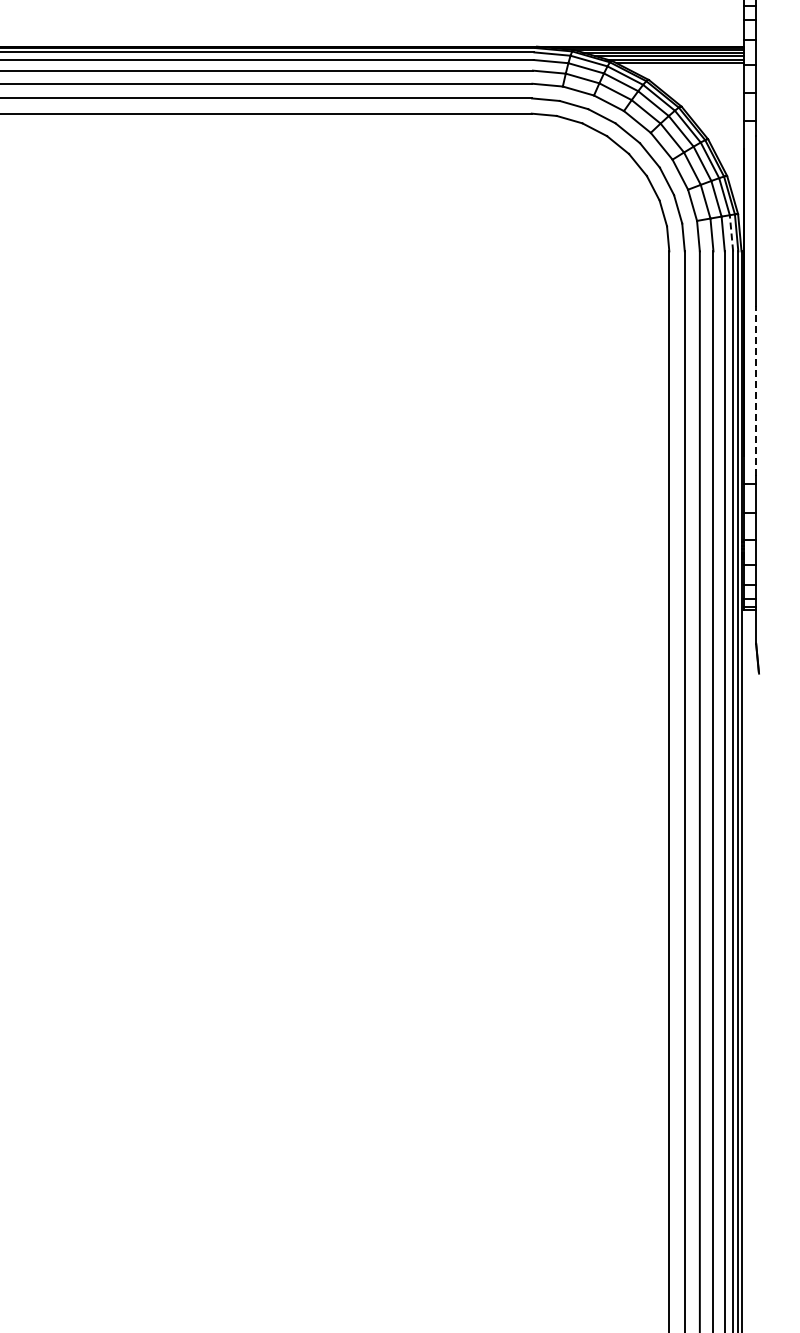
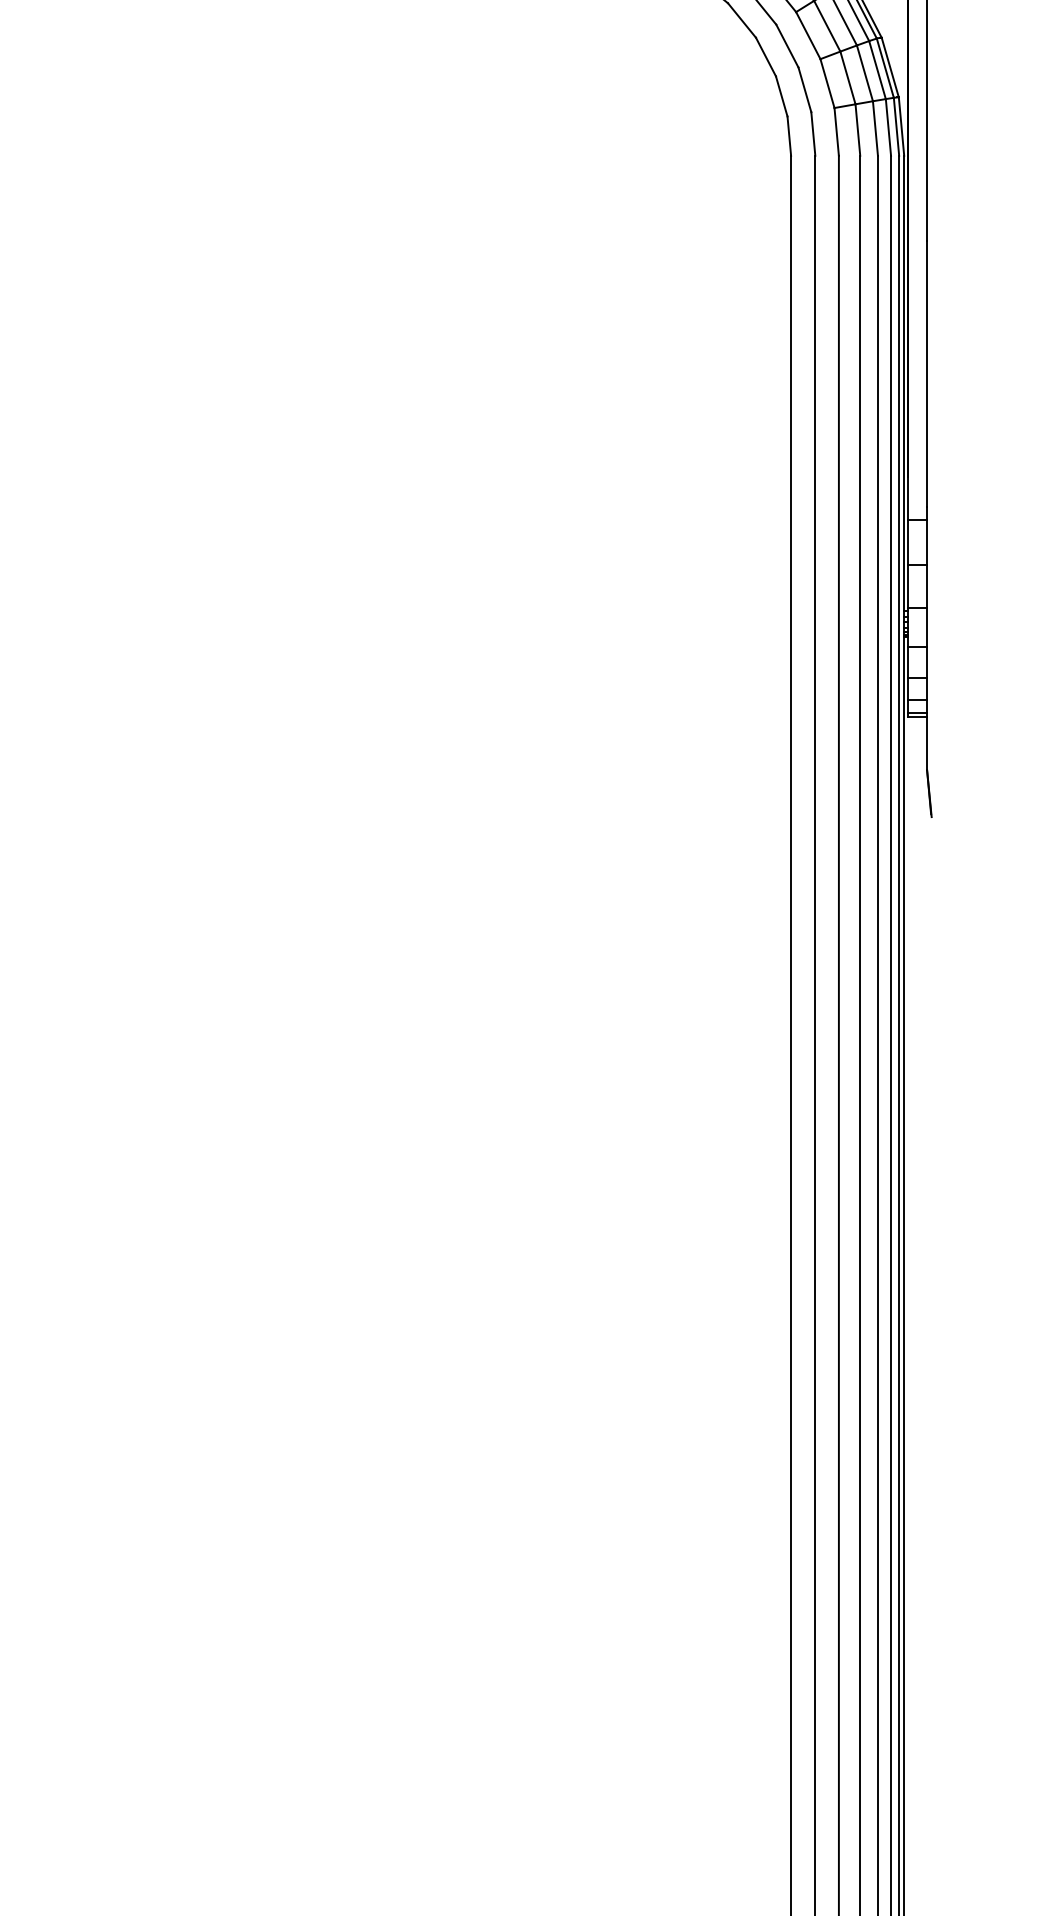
line: (731, 232) -> (888, 126), dashed -> solid
line: (756, 390) -> (927, 373), dashed -> solid

